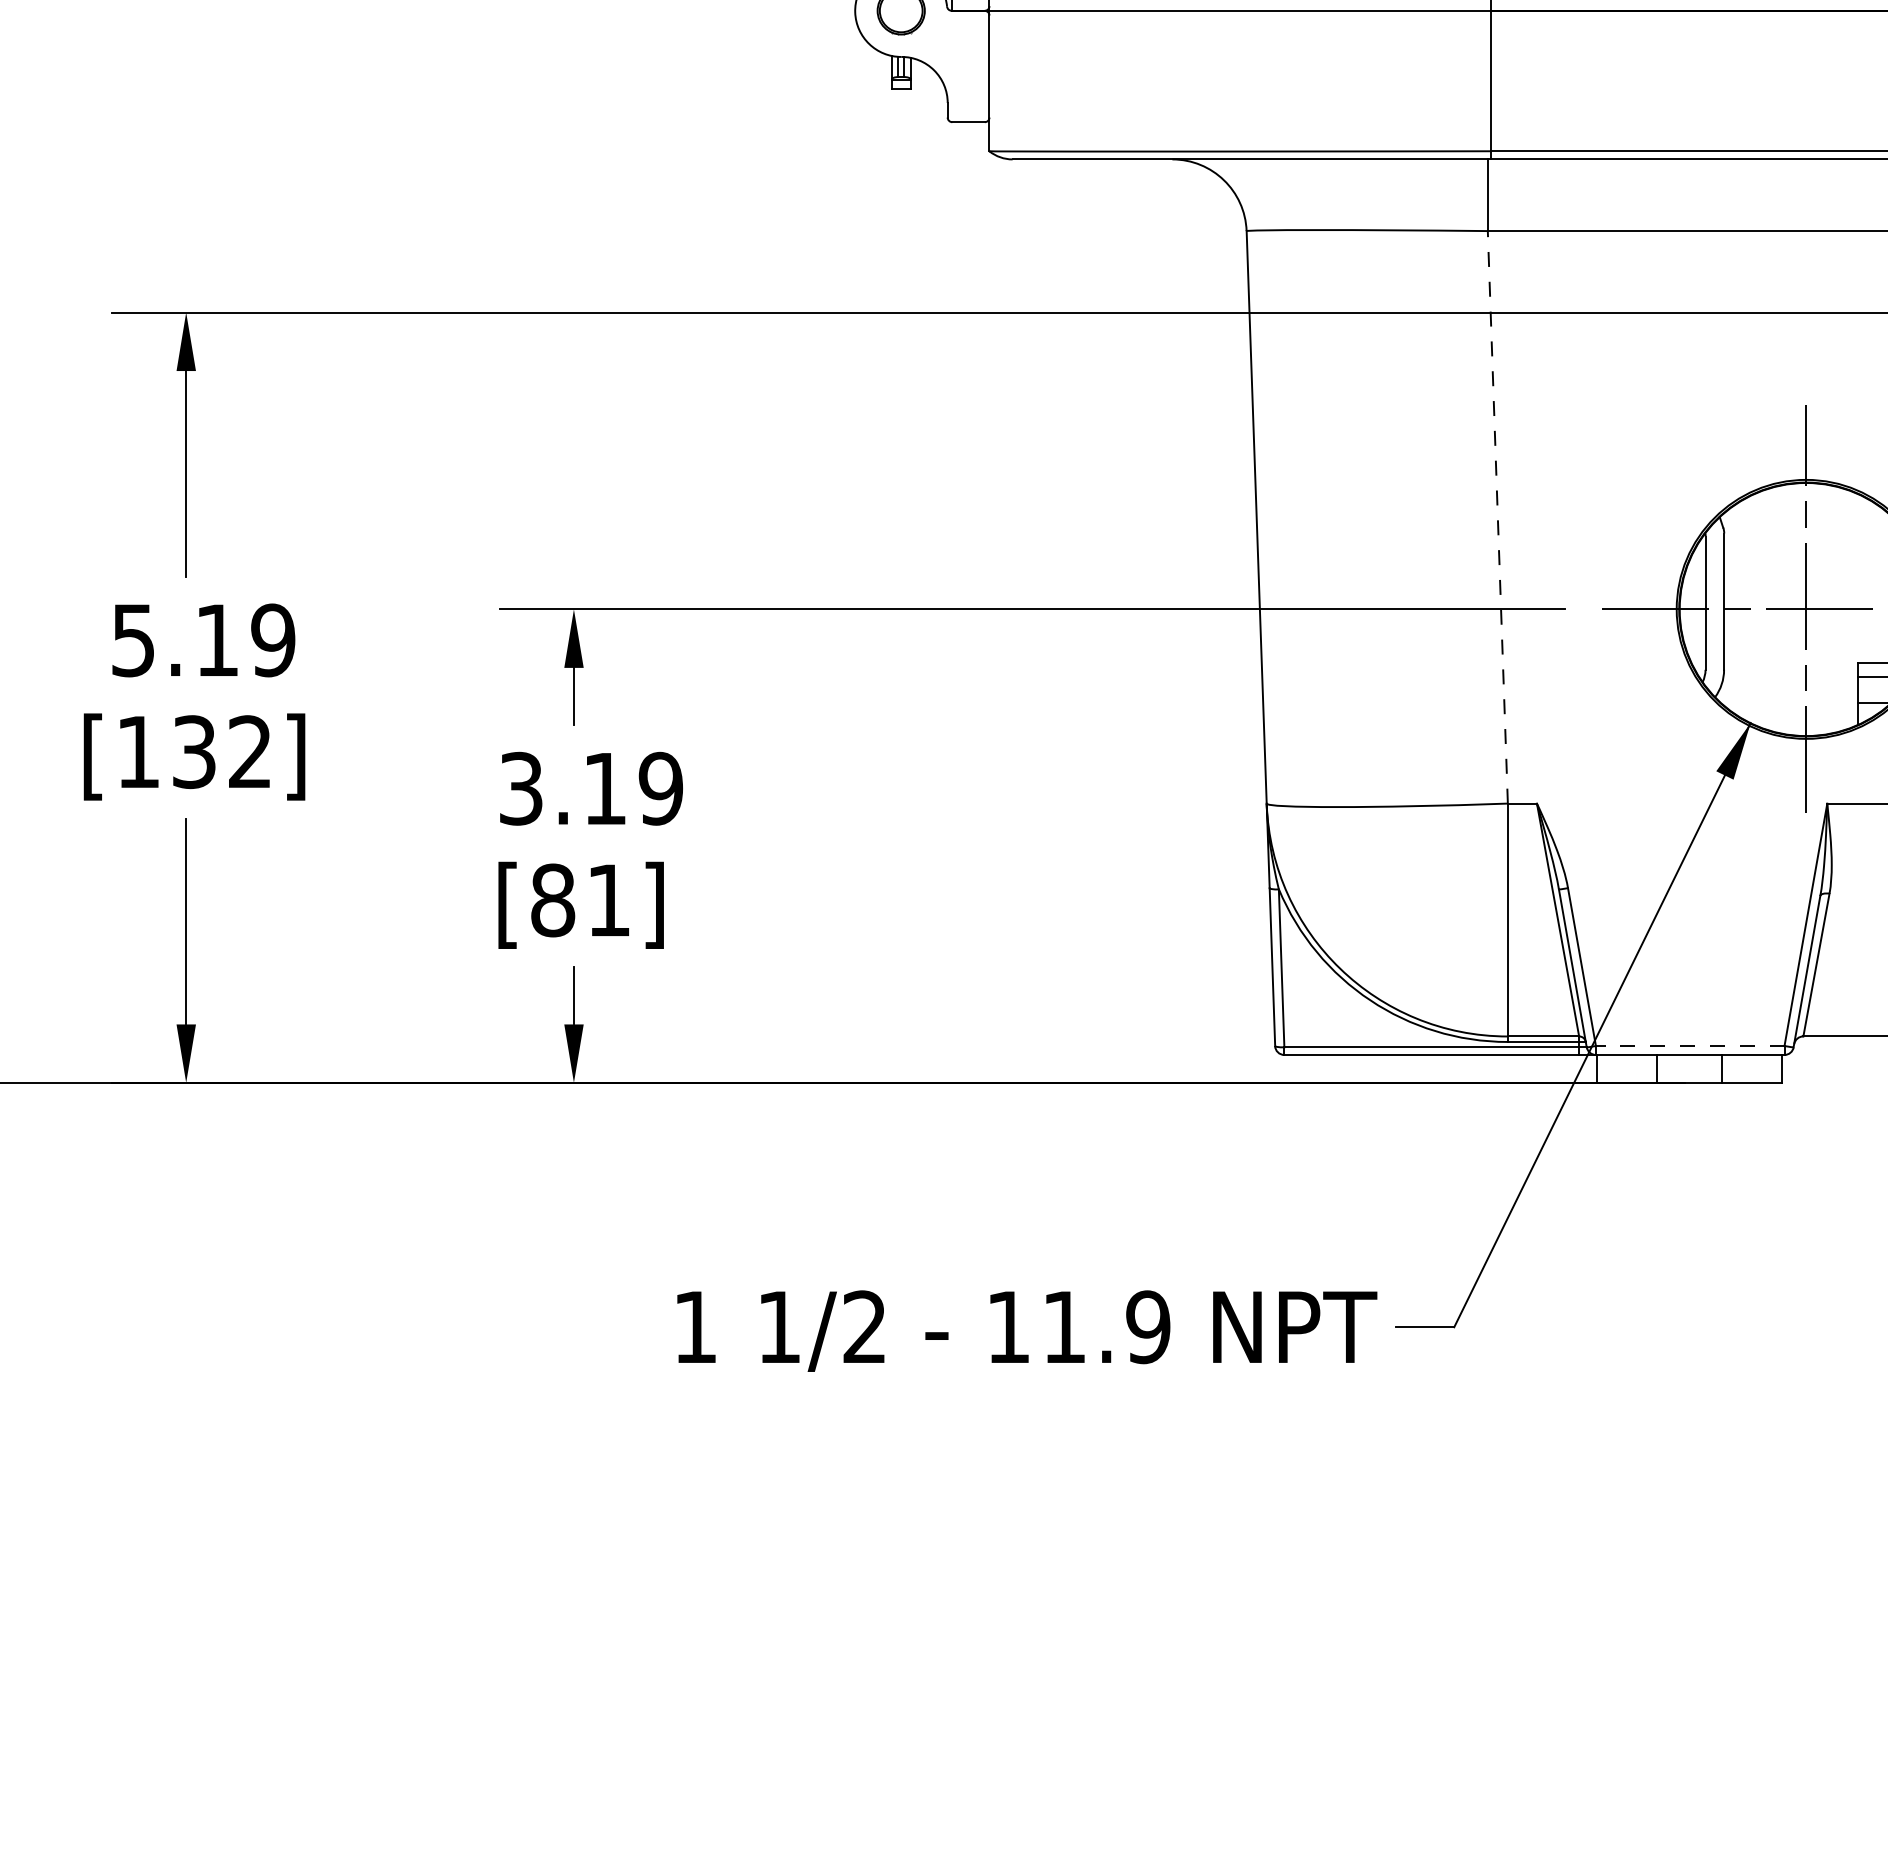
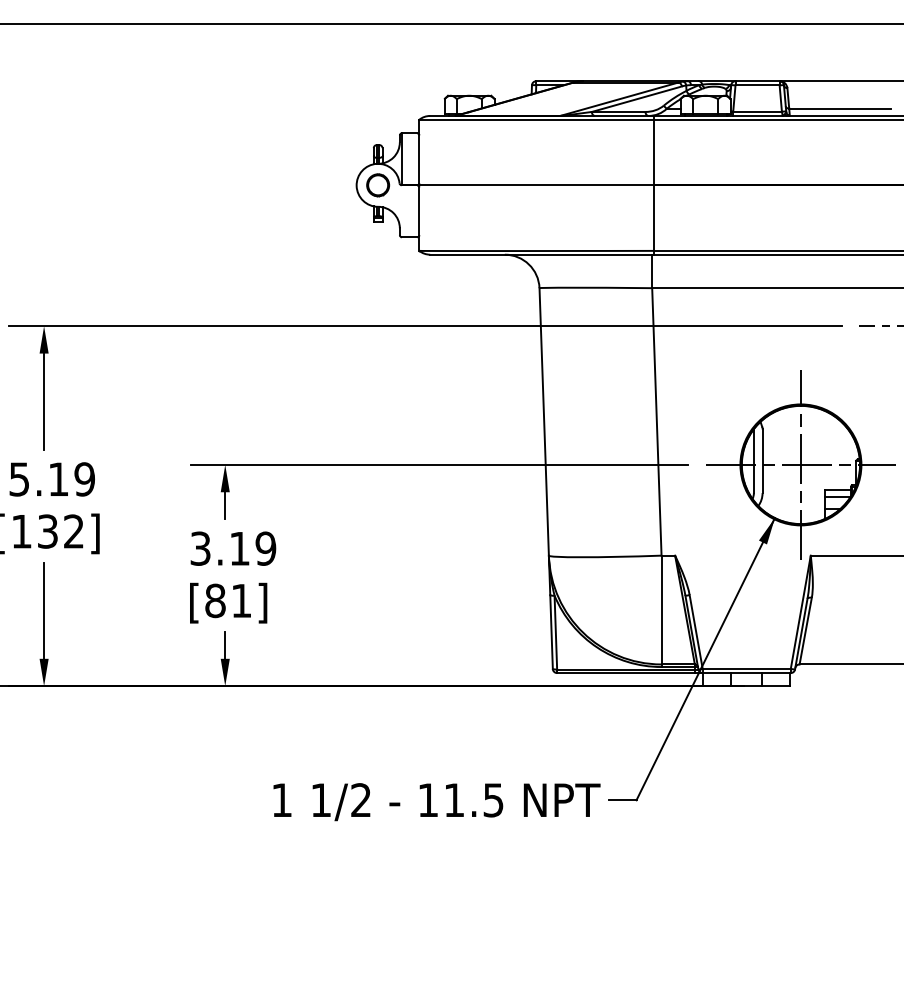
line: (1497, 516) -> (656, 421), dashed -> solid
line: (1689, 1045) -> (746, 668), dashed -> solid
text: (1148, 1327) -> (493, 800), 11.9 -> 11.5

